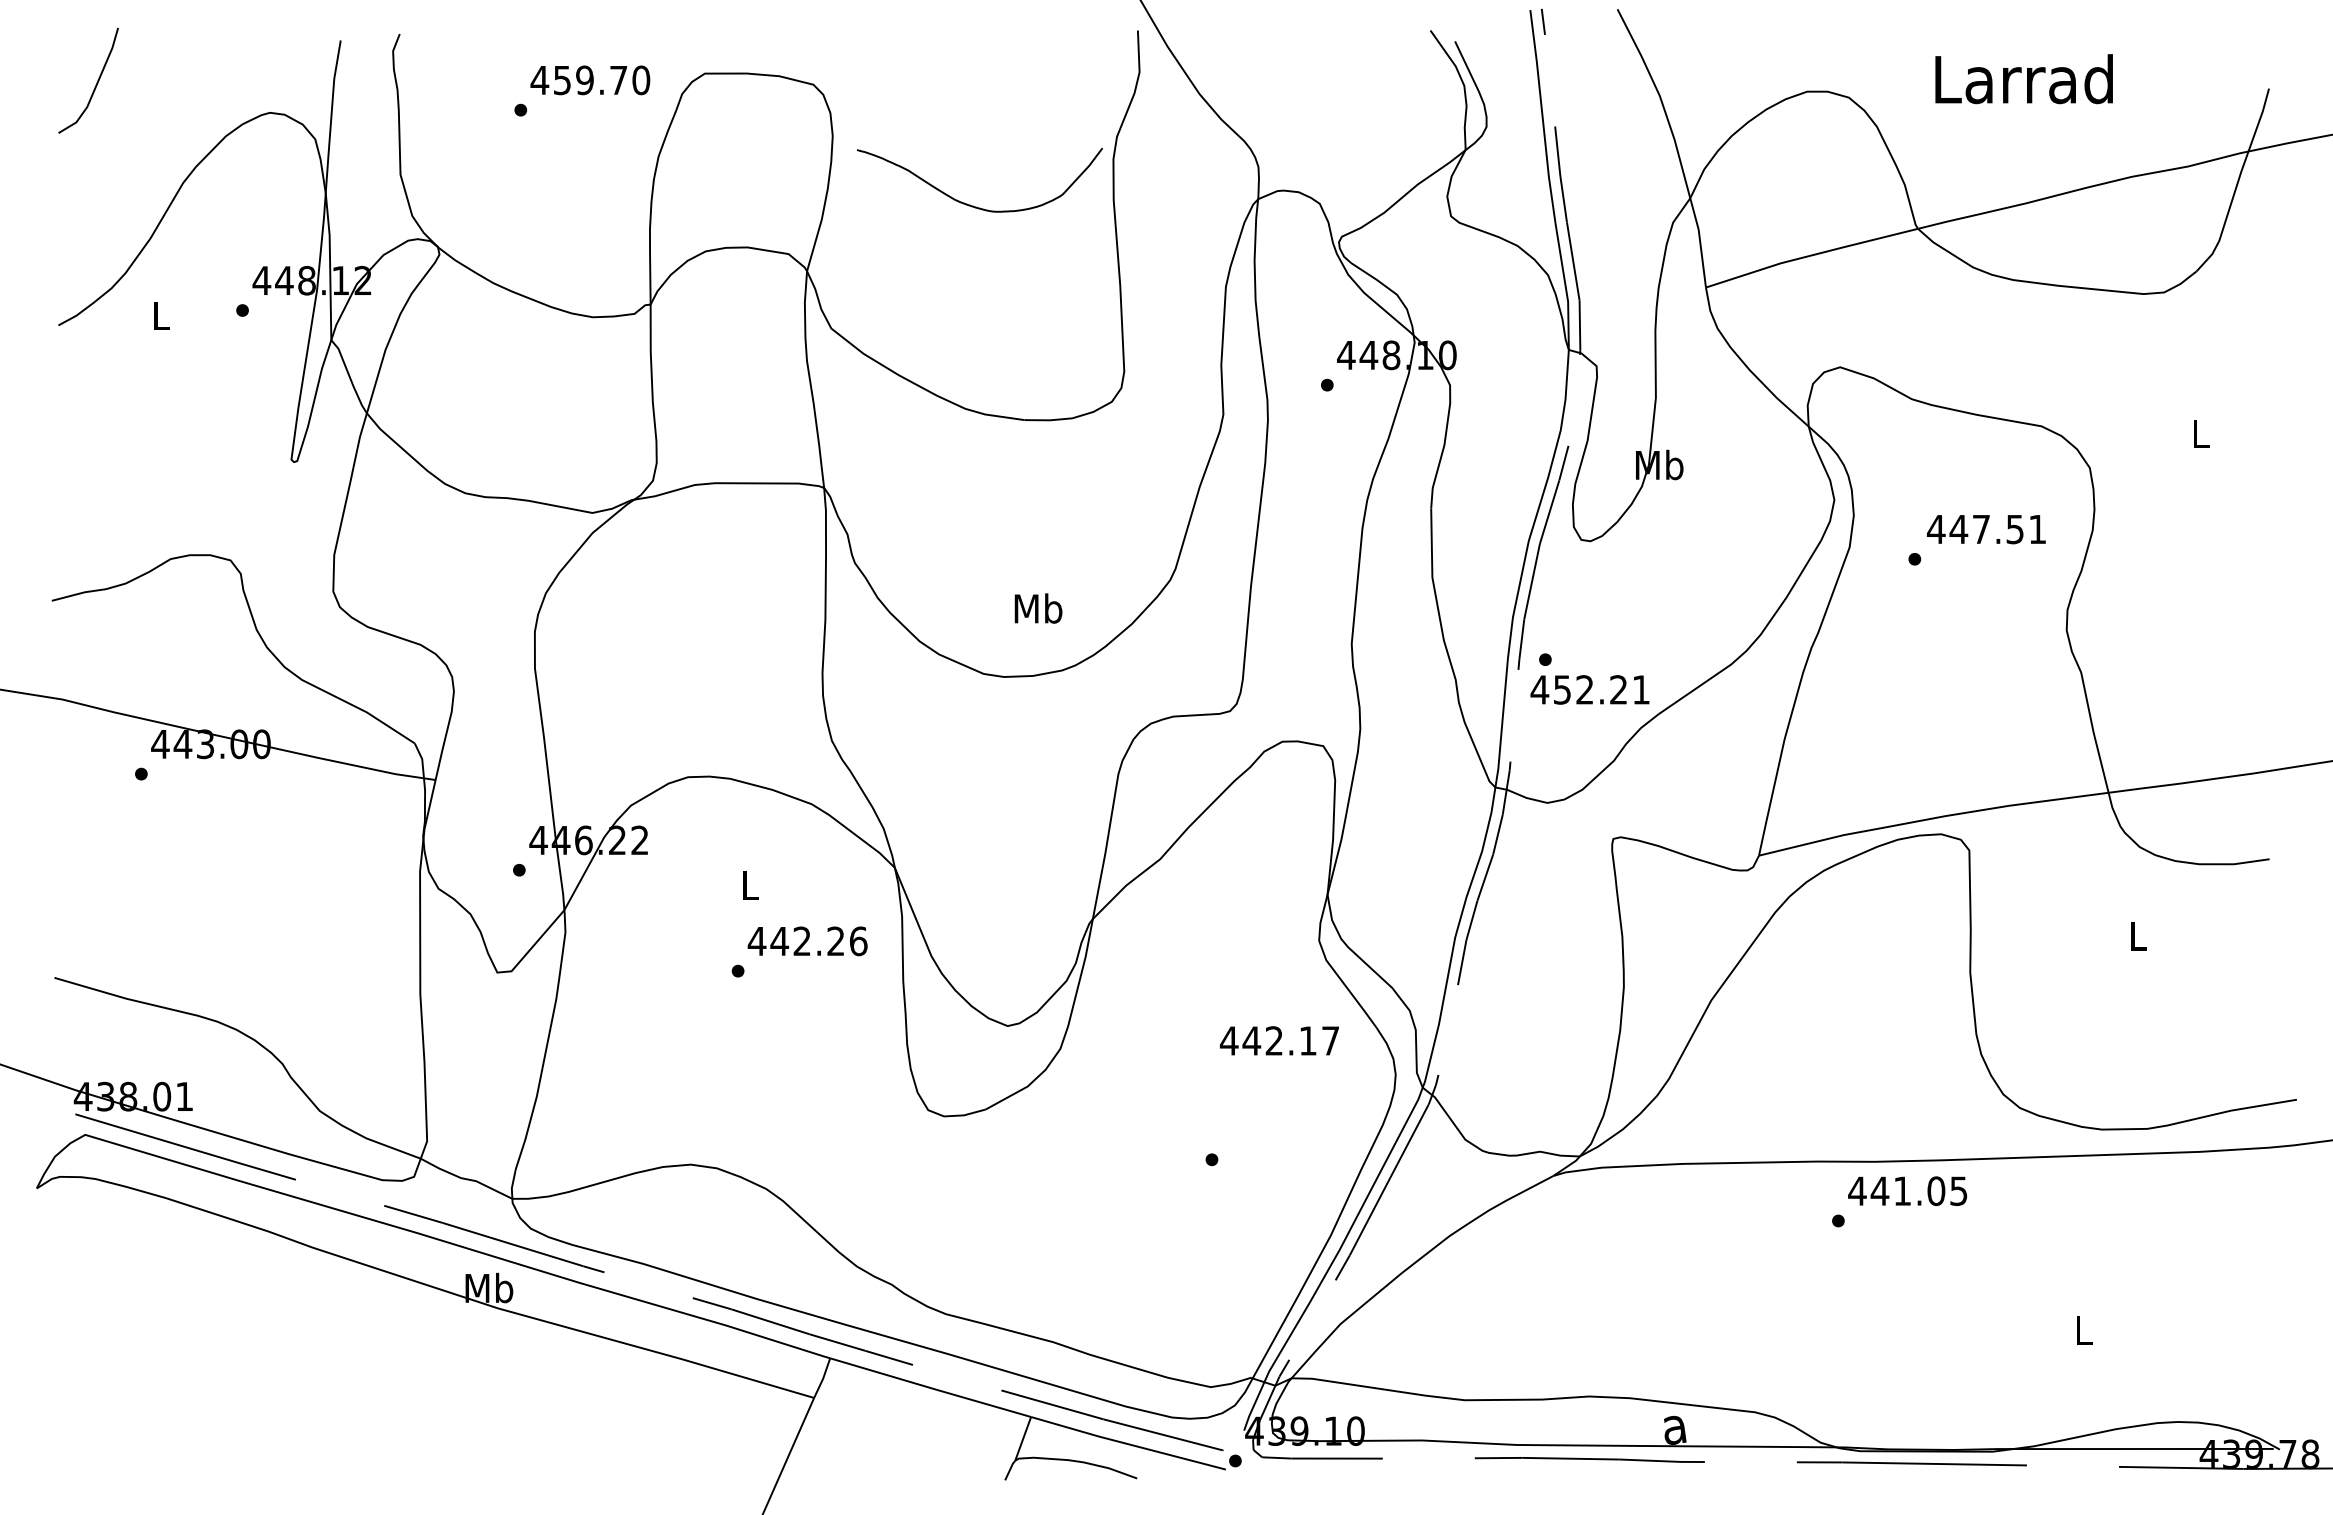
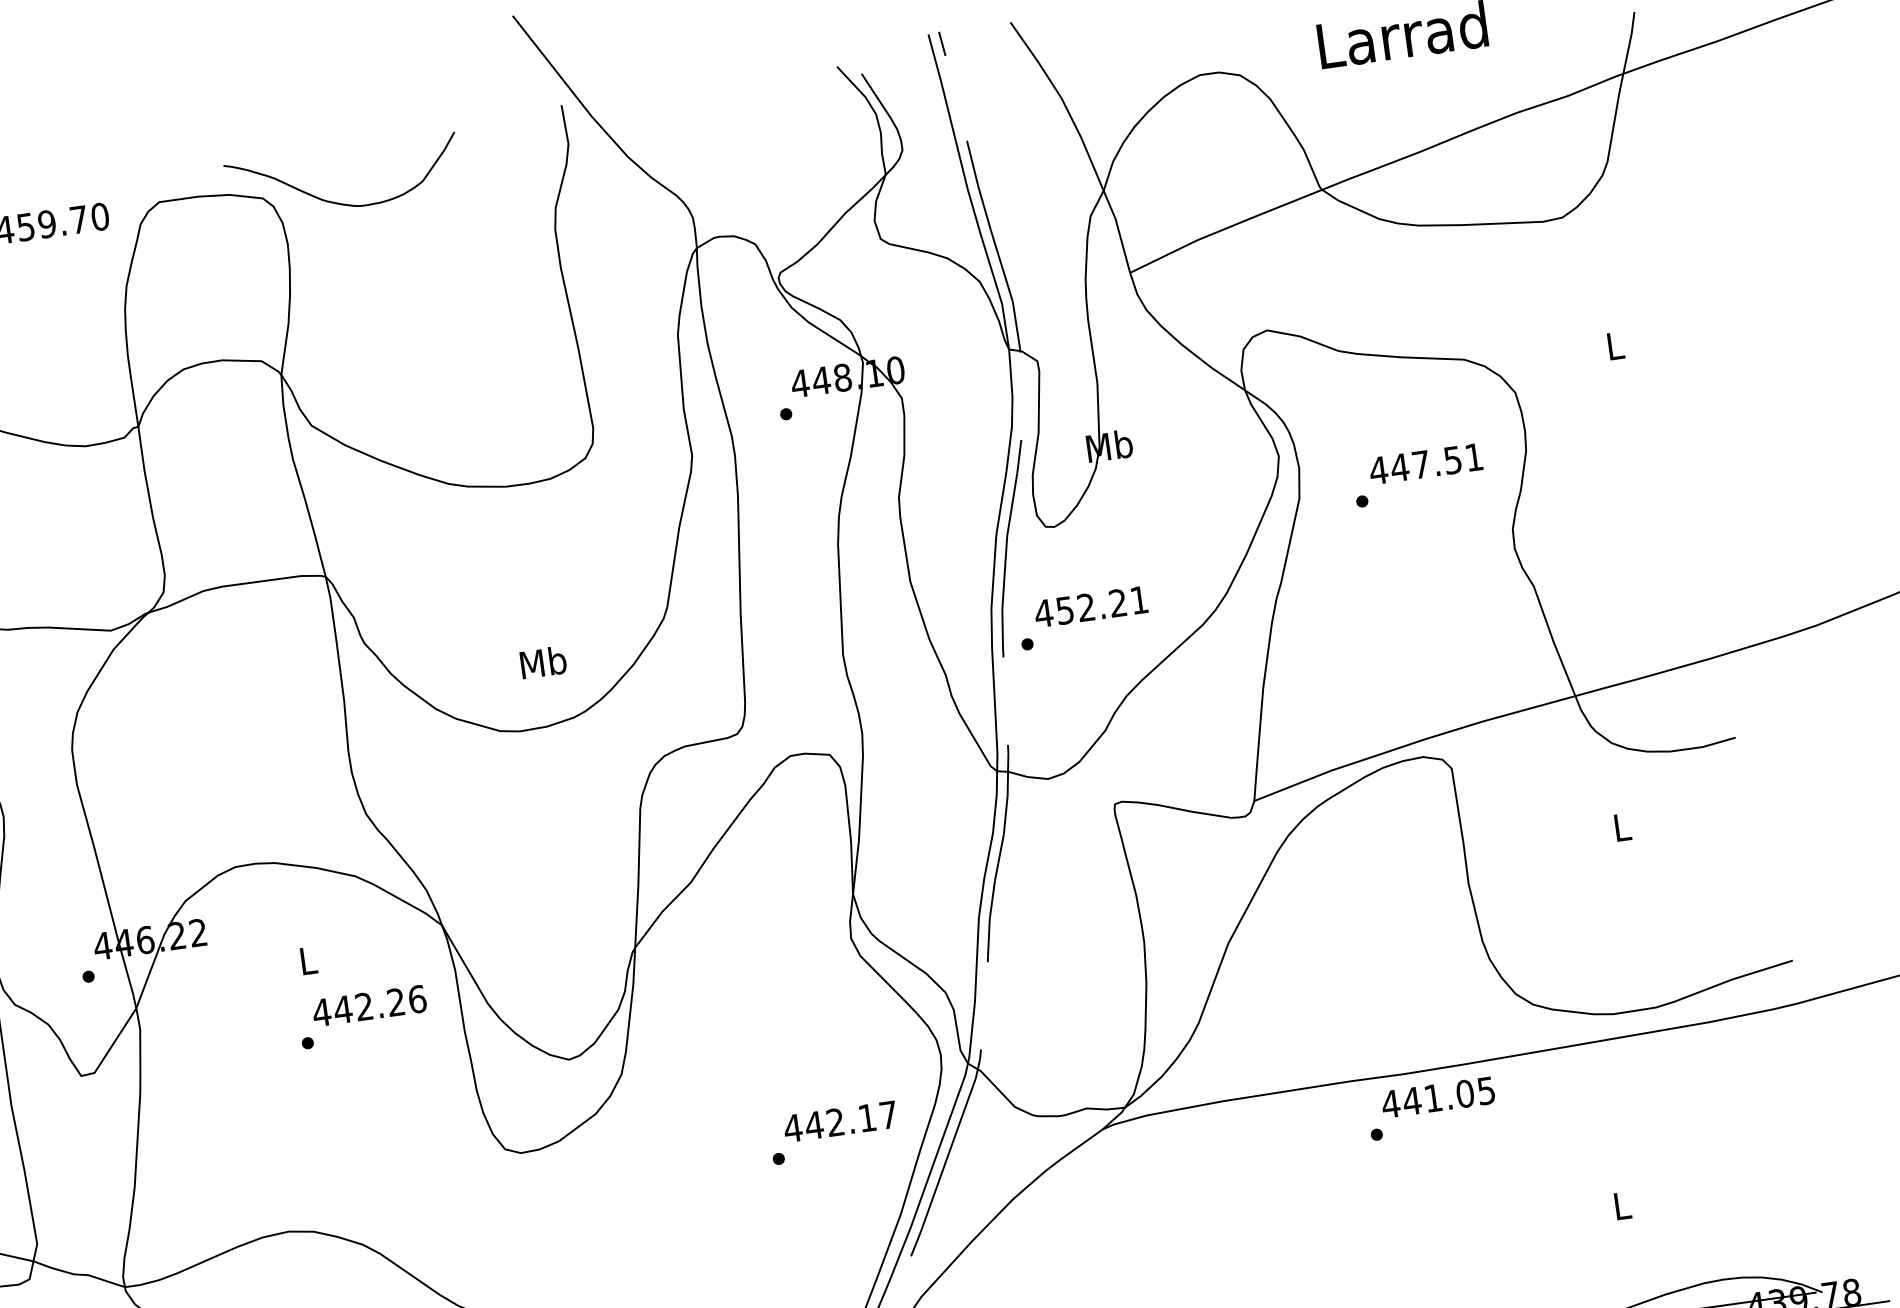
curve: (970, 204) -> (337, 202), moved
text: (1589, 689) -> (1090, 606), moved
text: (1278, 1040) -> (839, 1121), moved

